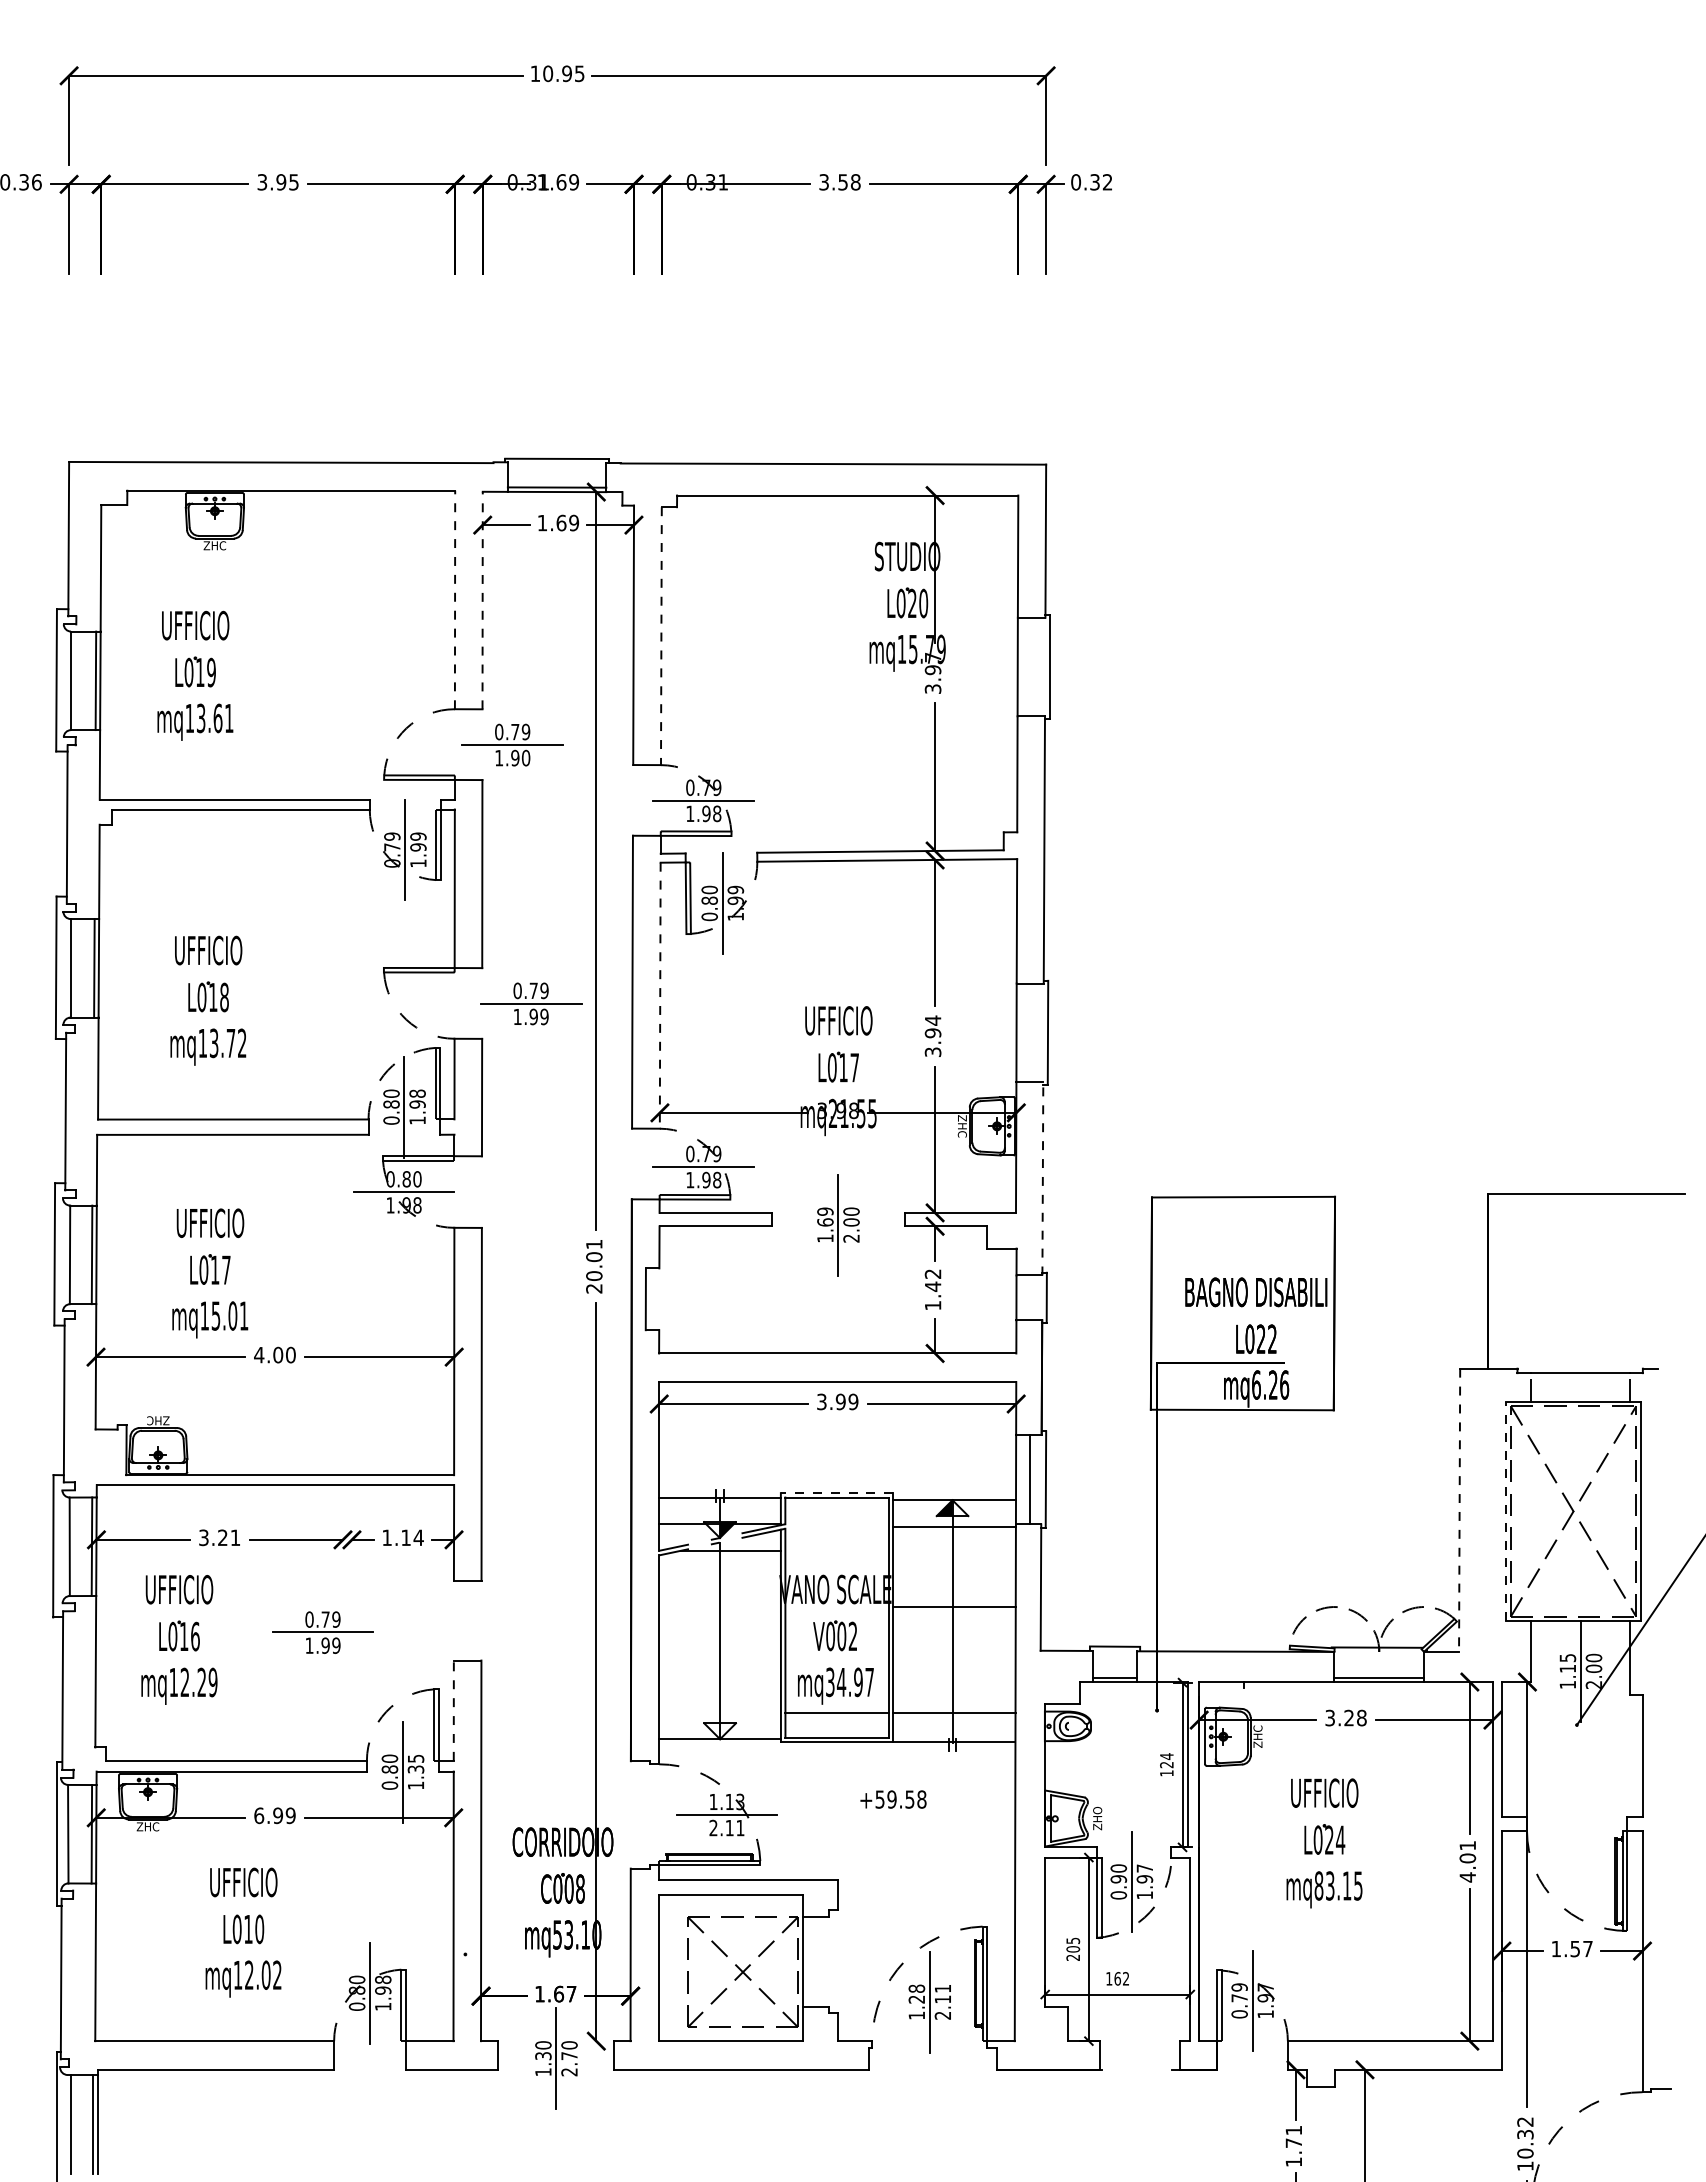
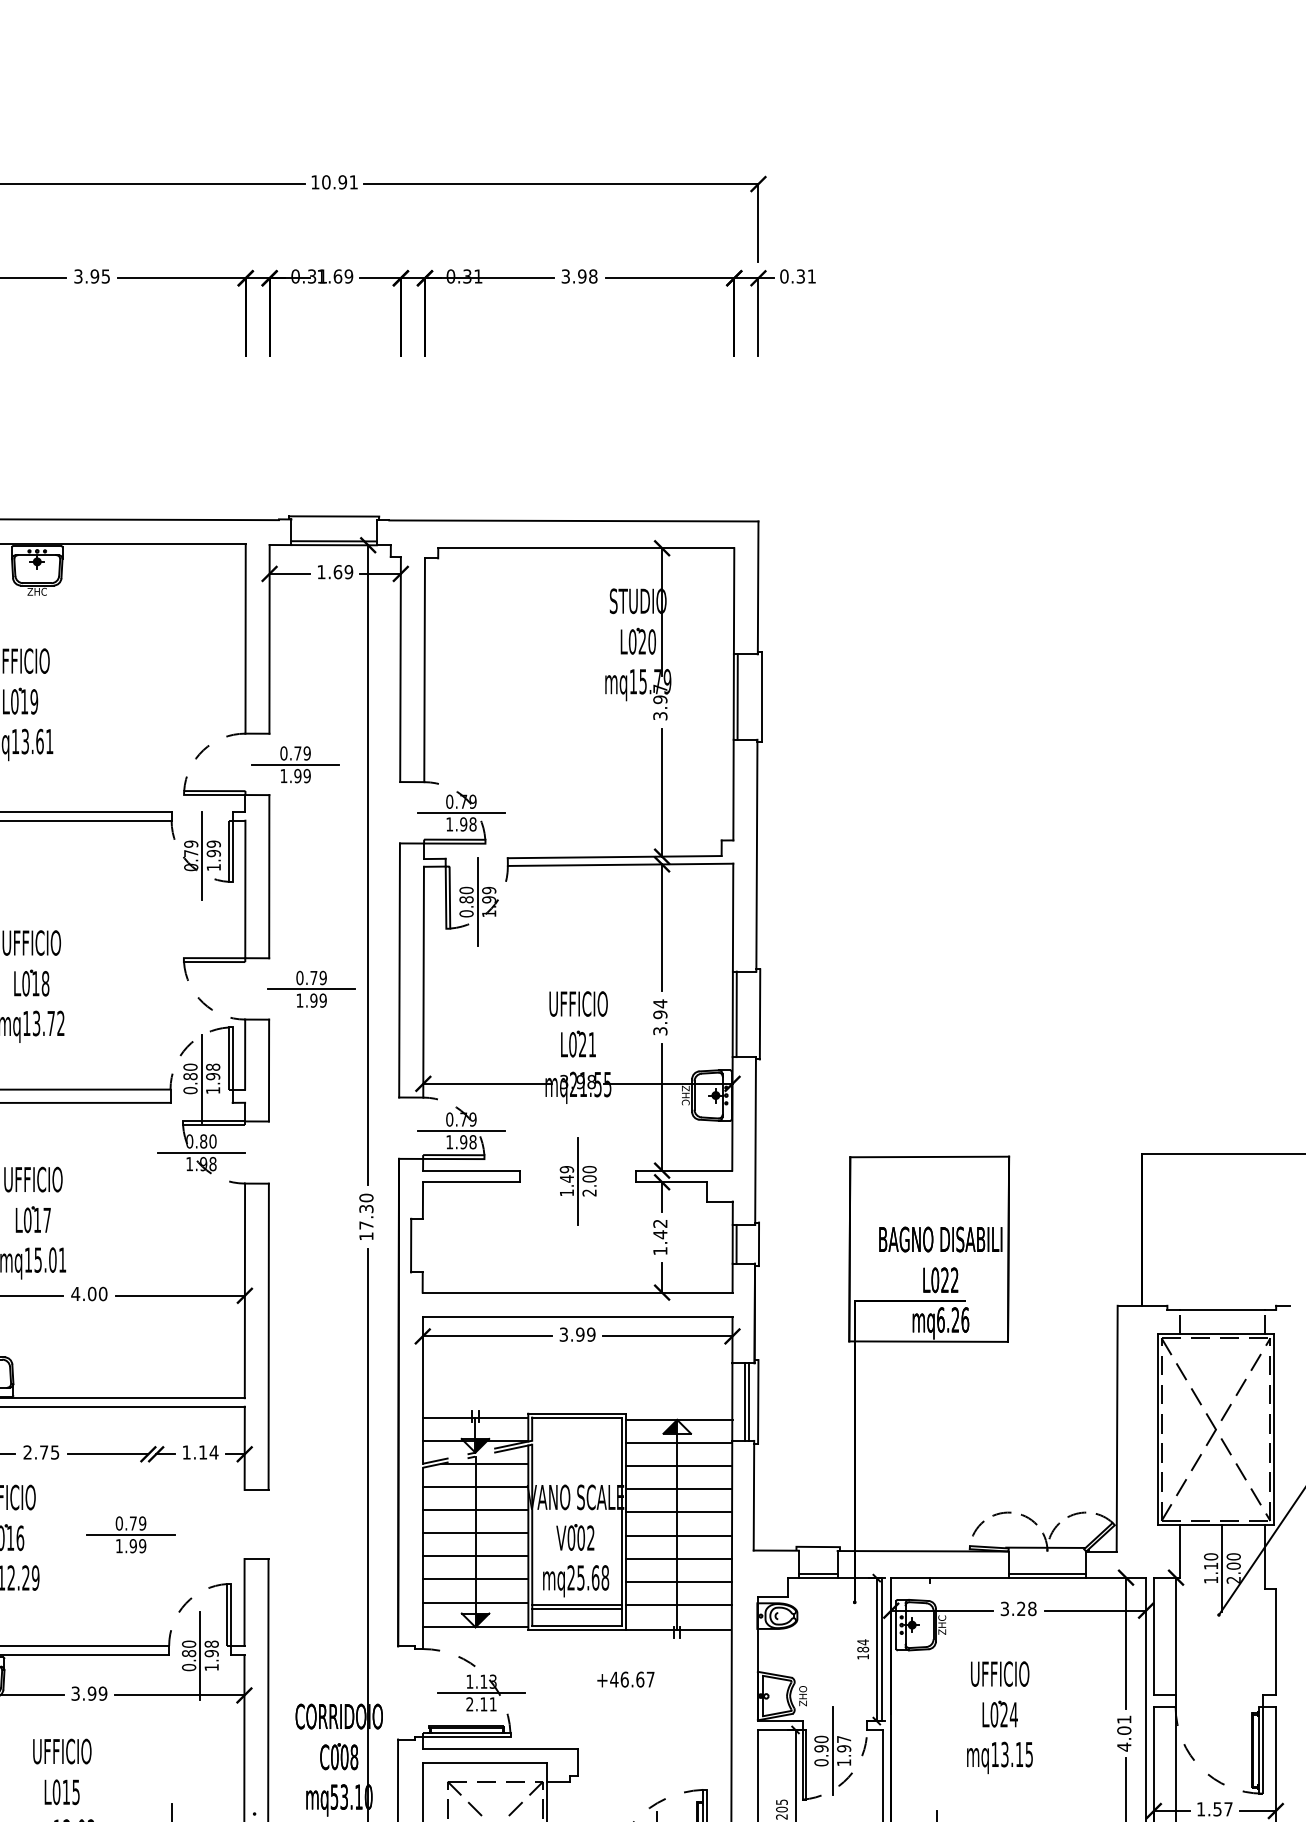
text: (579, 73) -> (353, 182), 10.95 -> 10.91
text: (843, 182) -> (582, 276), 3.58 -> 3.98
text: (1107, 182) -> (811, 276), 0.32 -> 0.31
line: (455, 599) -> (246, 638), dashed -> solid
line: (482, 600) -> (269, 639), dashed -> solid
line: (661, 636) -> (424, 670), dashed -> solid
line: (1022, 666) -> (737, 696), added
text: (525, 758) -> (306, 776), 1.90 -> 1.99
line: (660, 995) -> (423, 982), dashed -> solid
line: (1020, 1032) -> (736, 1014), added
text: (848, 1067) -> (586, 1044), L017 -> L021
line: (1042, 1178) -> (755, 1140), dashed -> solid
text: (825, 1222) -> (567, 1178), 1.69 -> 1.49
text: (594, 1266) -> (366, 1217), 20.01 -> 17.30
line: (1020, 1297) -> (736, 1244), added
line: (1034, 1479) -> (748, 1401), added
line: (836, 1493) -> (576, 1414), dashed -> solid
line: (1459, 1510) -> (1117, 1428), dashed -> solid
line: (1506, 1511) -> (1157, 1429), dashed -> solid
text: (219, 1537) -> (41, 1452), 3.21 -> 2.75
line: (954, 1553) -> (678, 1466), added
line: (719, 1577) -> (475, 1486), added
line: (954, 1580) -> (678, 1489), added
line: (719, 1604) -> (475, 1510), added
line: (719, 1630) -> (475, 1532), added
line: (954, 1633) -> (678, 1535), added
line: (719, 1657) -> (475, 1556), added
text: (1567, 1657) -> (1210, 1556), 1.15 -> 1.10
line: (954, 1660) -> (678, 1558), added
text: (850, 1682) -> (588, 1578), mq34.97 -> mq25.68
line: (719, 1684) -> (475, 1579), added
line: (954, 1686) -> (678, 1581), added
line: (453, 1710) -> (244, 1602), dashed -> solid
line: (719, 1710) -> (475, 1602), added
line: (836, 1717) -> (576, 1608), added
fill: (727, 1731) -> (481, 1620), added
text: (415, 1763) -> (211, 1648), 1.35 -> 1.98
text: (1166, 1764) -> (862, 1649), 124 -> 184
text: (900, 1799) -> (632, 1679), +59.58 -> +46.67
text: (259, 1815) -> (75, 1693), 6.99 -> 3.99
text: (1318, 1885) -> (994, 1754), mq83.15 -> mq13.15
text: (259, 1929) -> (75, 1792), L010 -> L015

